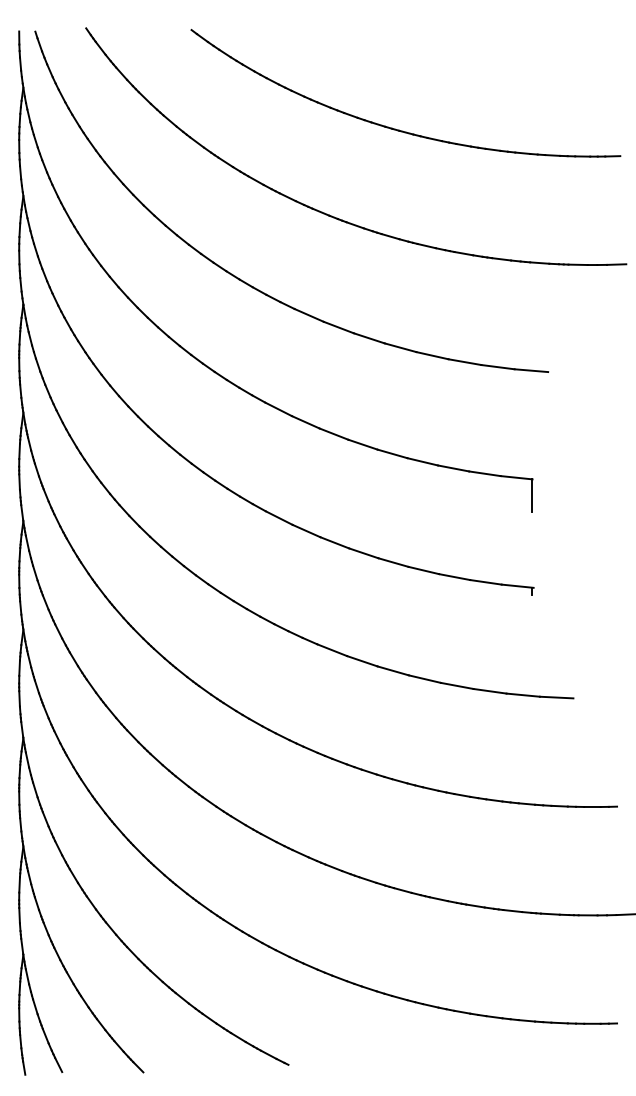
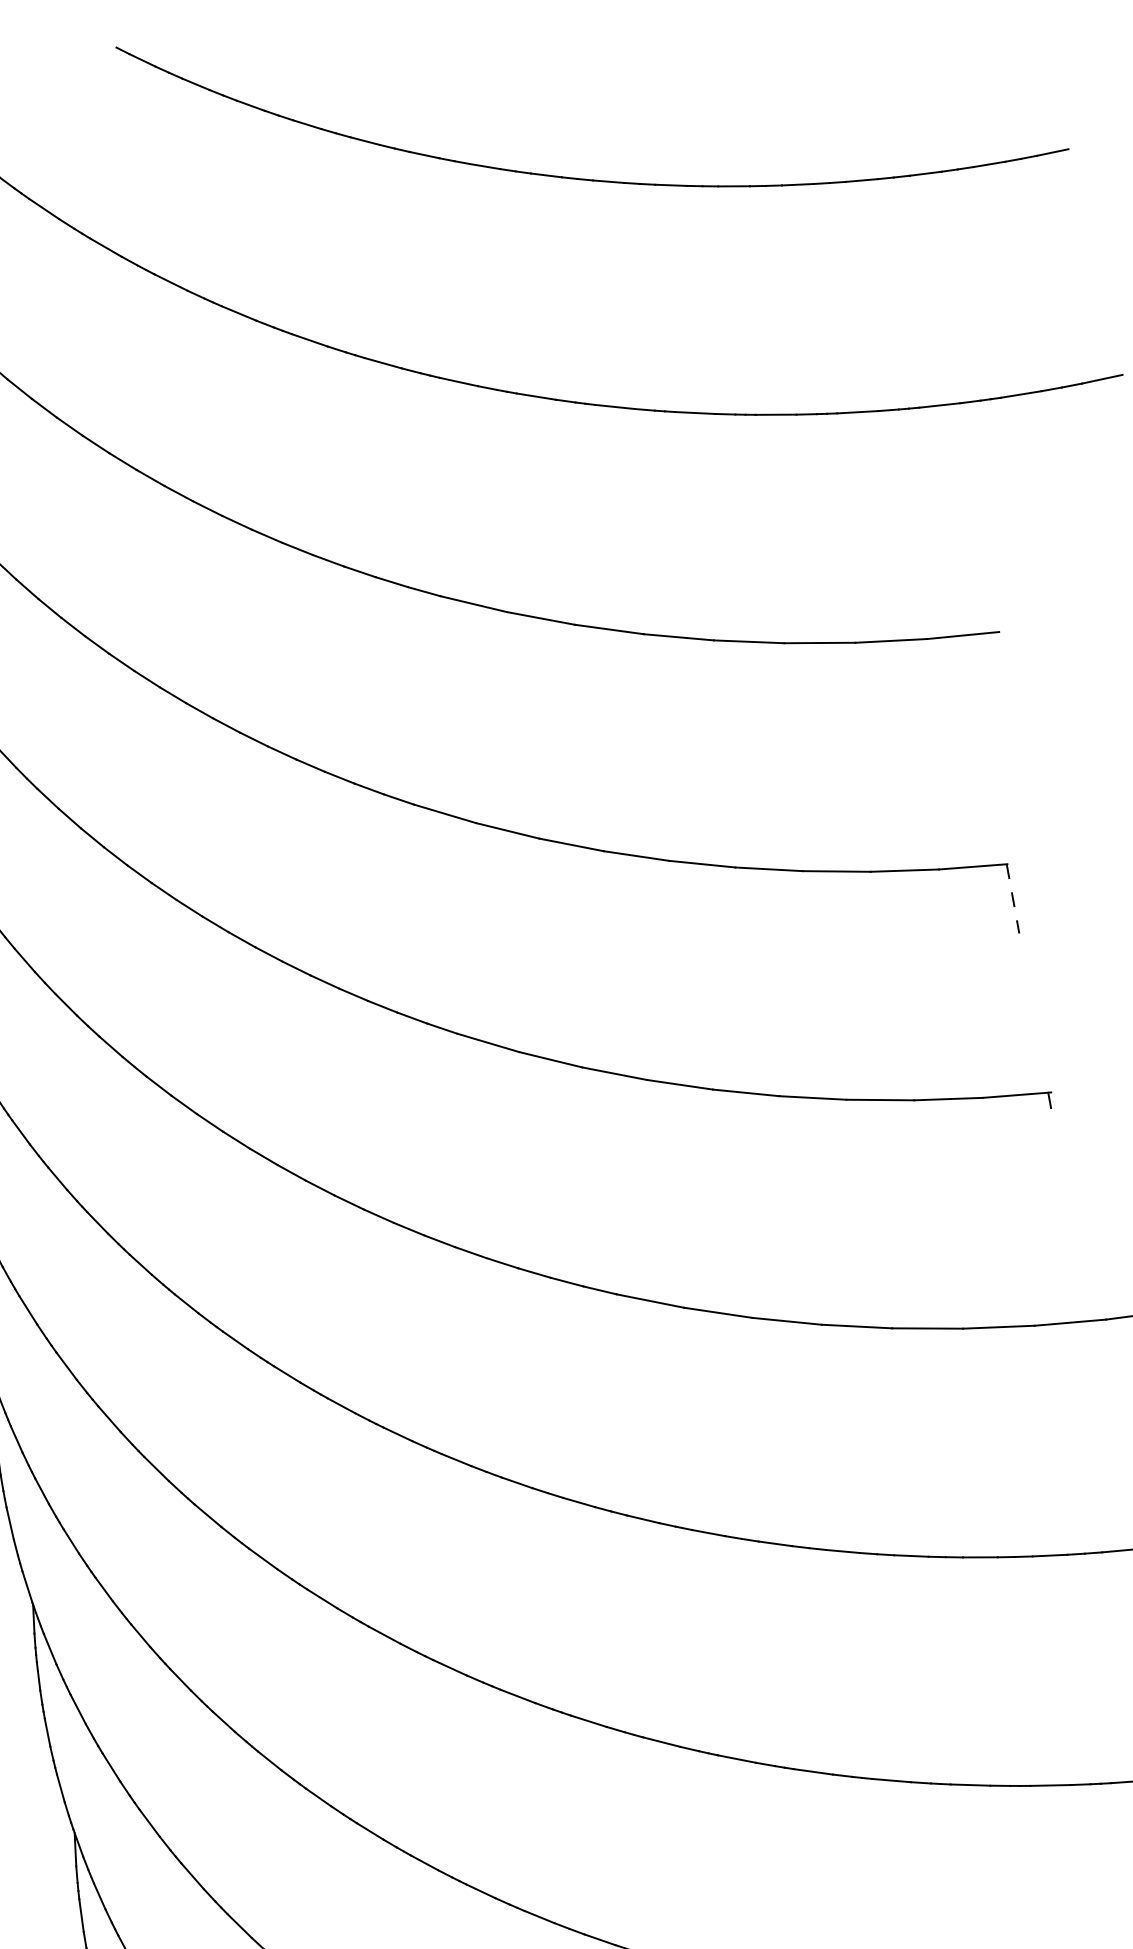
line: (532, 496) -> (1013, 900), solid -> dashed

